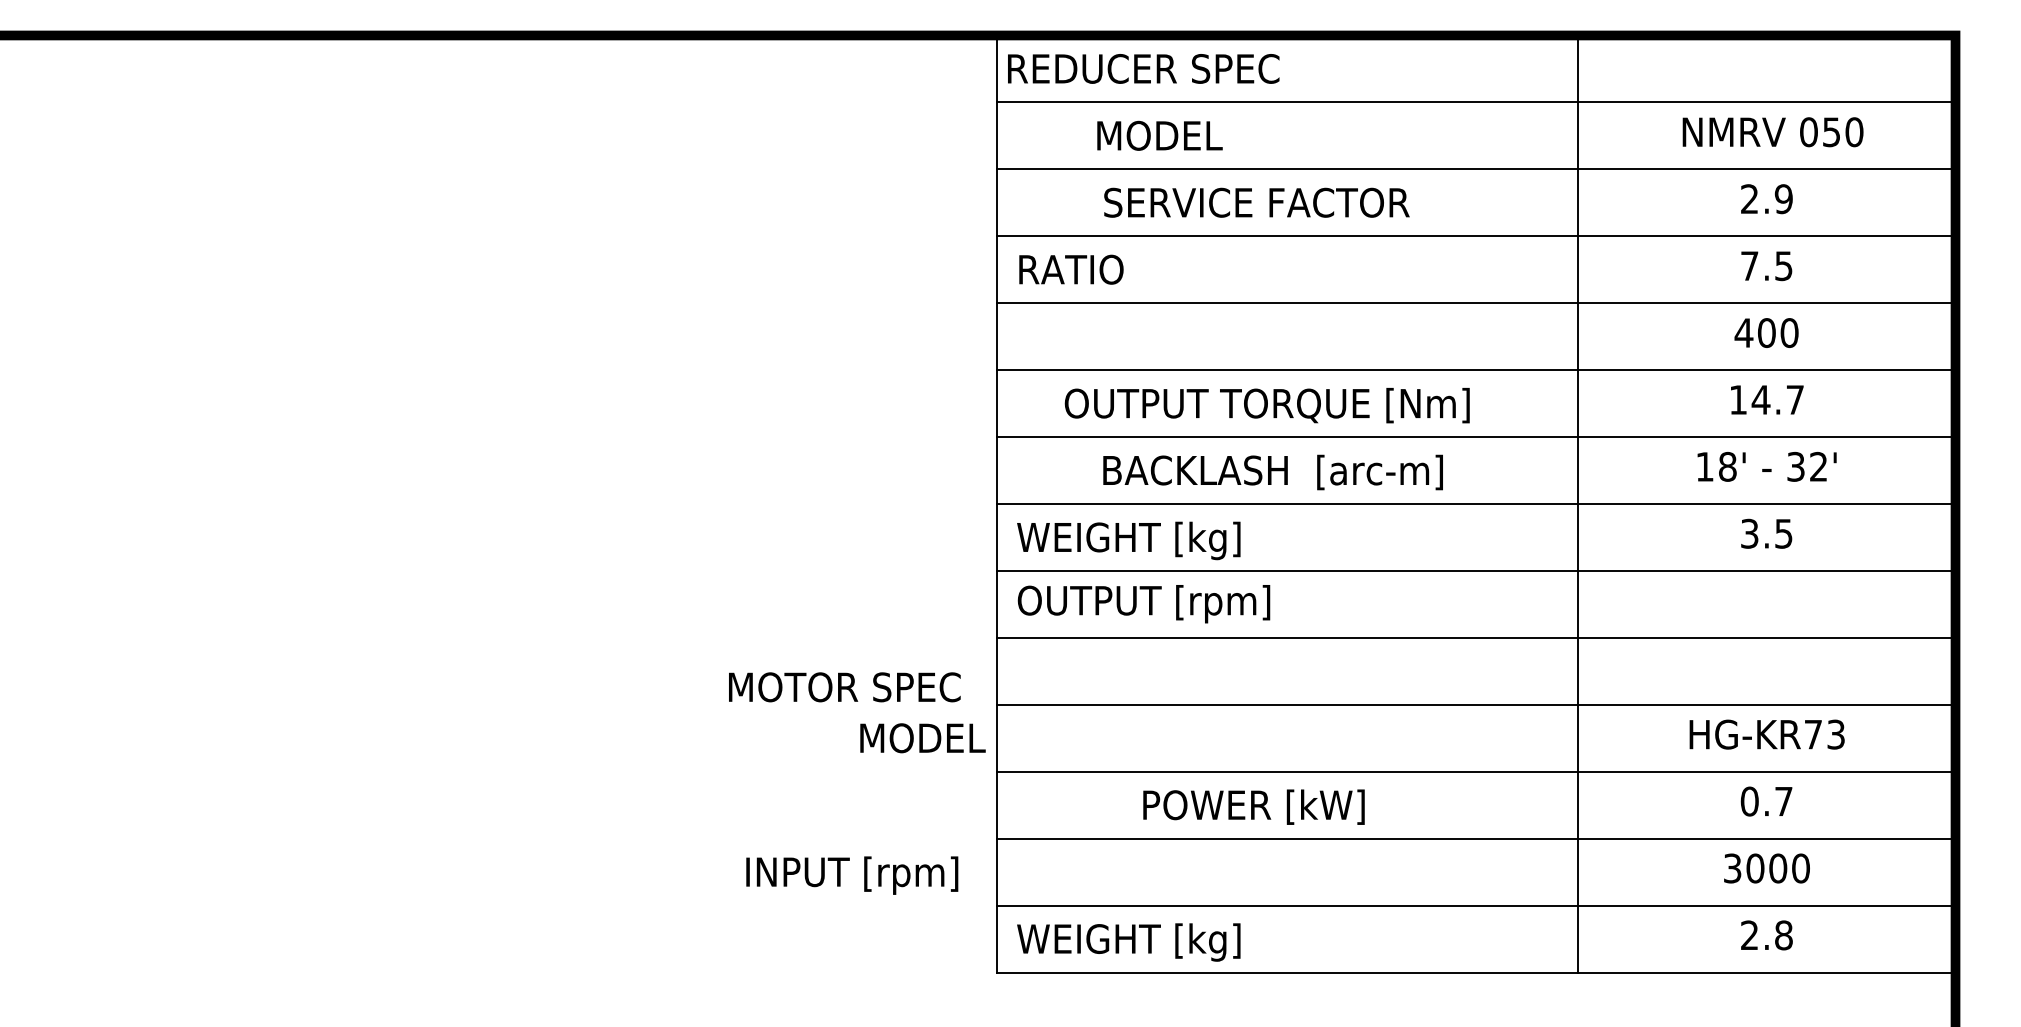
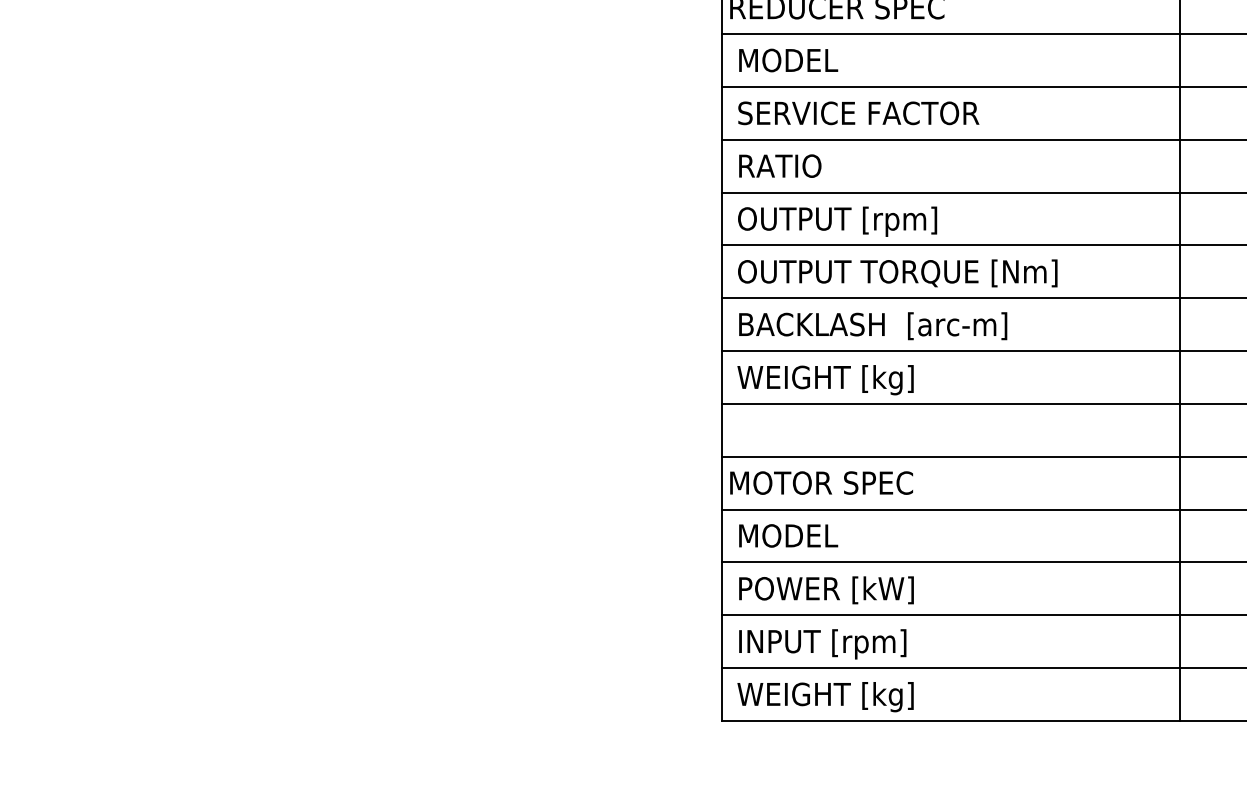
text: (1159, 135) -> (788, 60), moved
text: (1256, 202) -> (858, 113), moved
text: (1266, 405) -> (897, 273), moved
text: (1272, 472) -> (872, 326), moved
text: (1143, 604) -> (837, 222), moved
text: (844, 687) -> (821, 483), moved
text: (922, 738) -> (788, 536), moved
text: (1253, 806) -> (826, 589), moved
text: (852, 875) -> (822, 644), moved

